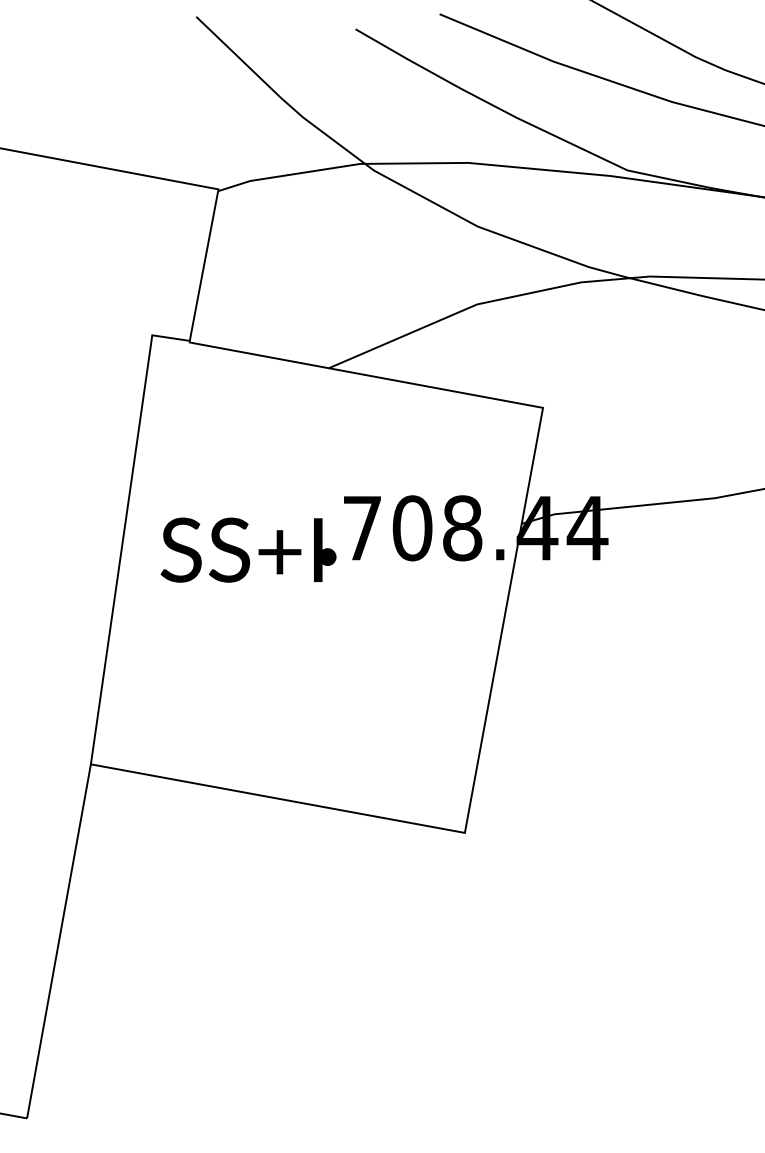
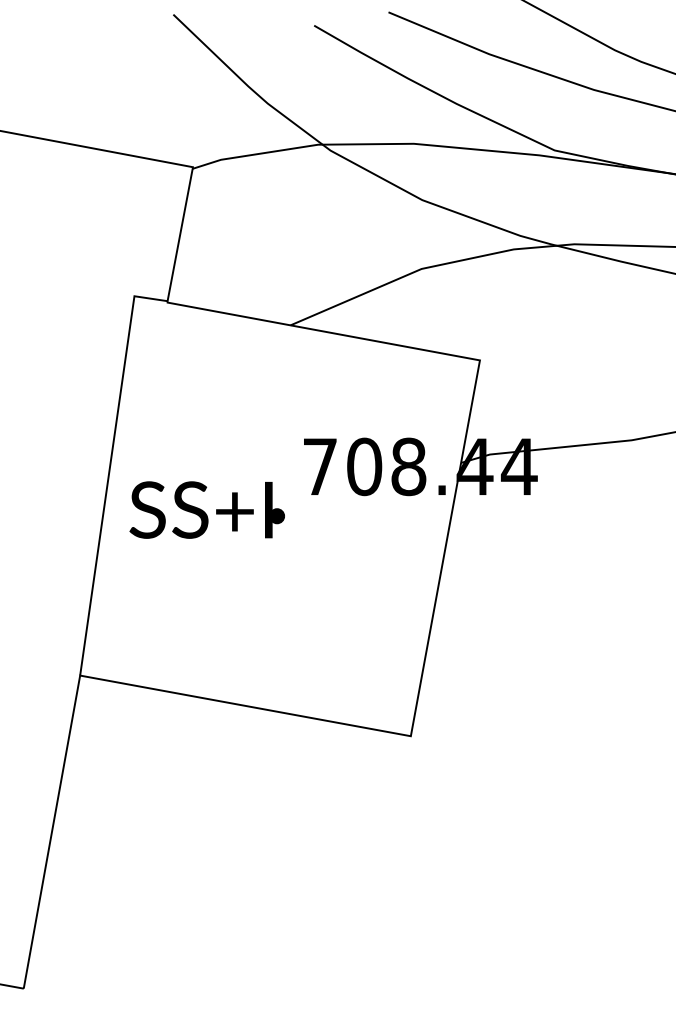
part: (248, 549) -> (207, 509), moved

